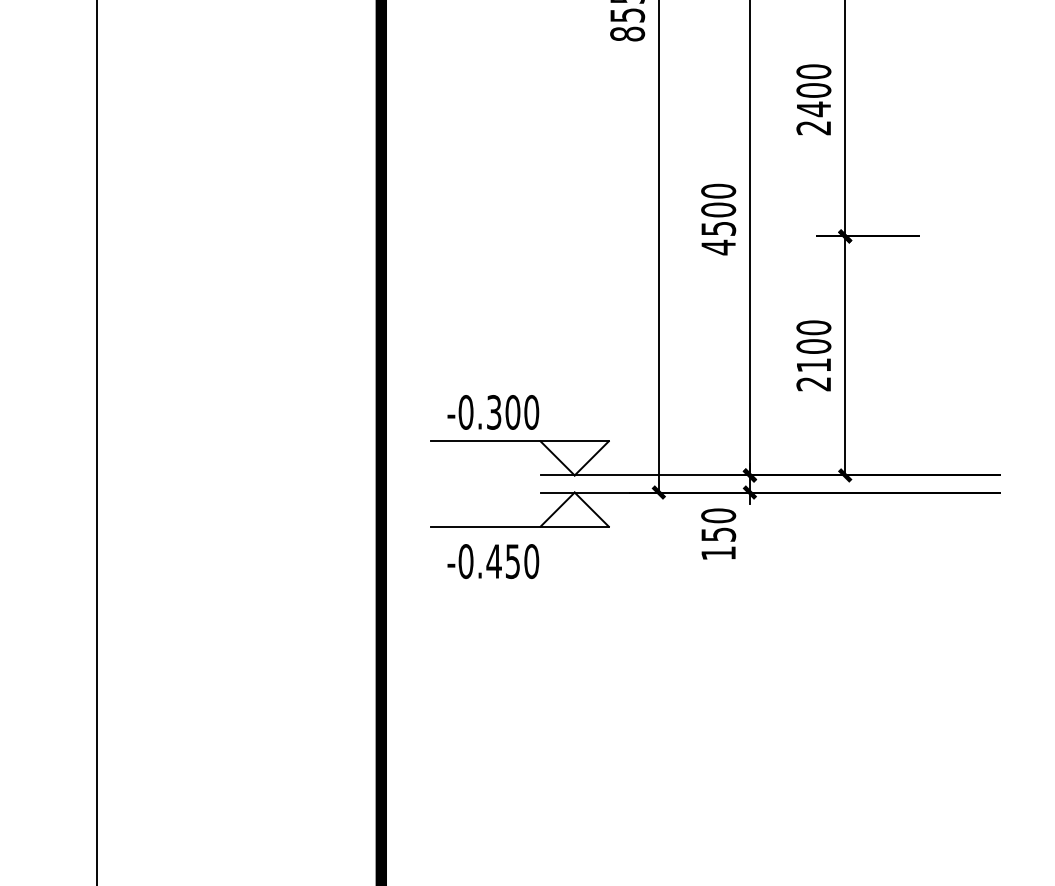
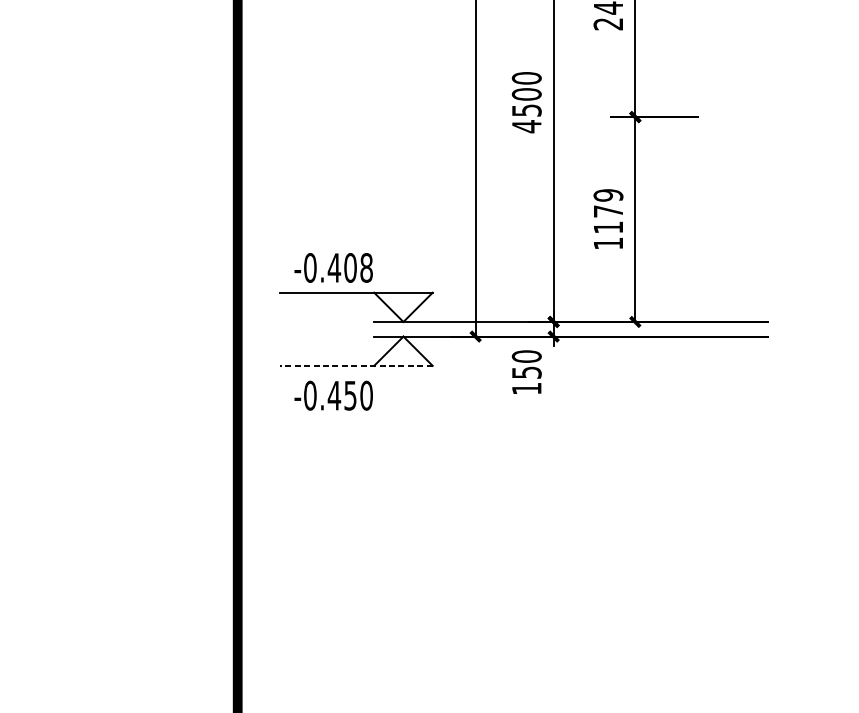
text: (813, 355) -> (608, 219), 2100 -> 1179
text: (512, 412) -> (350, 267), -0.300 -> -0.408
line: (519, 526) -> (356, 365), solid -> dashed

